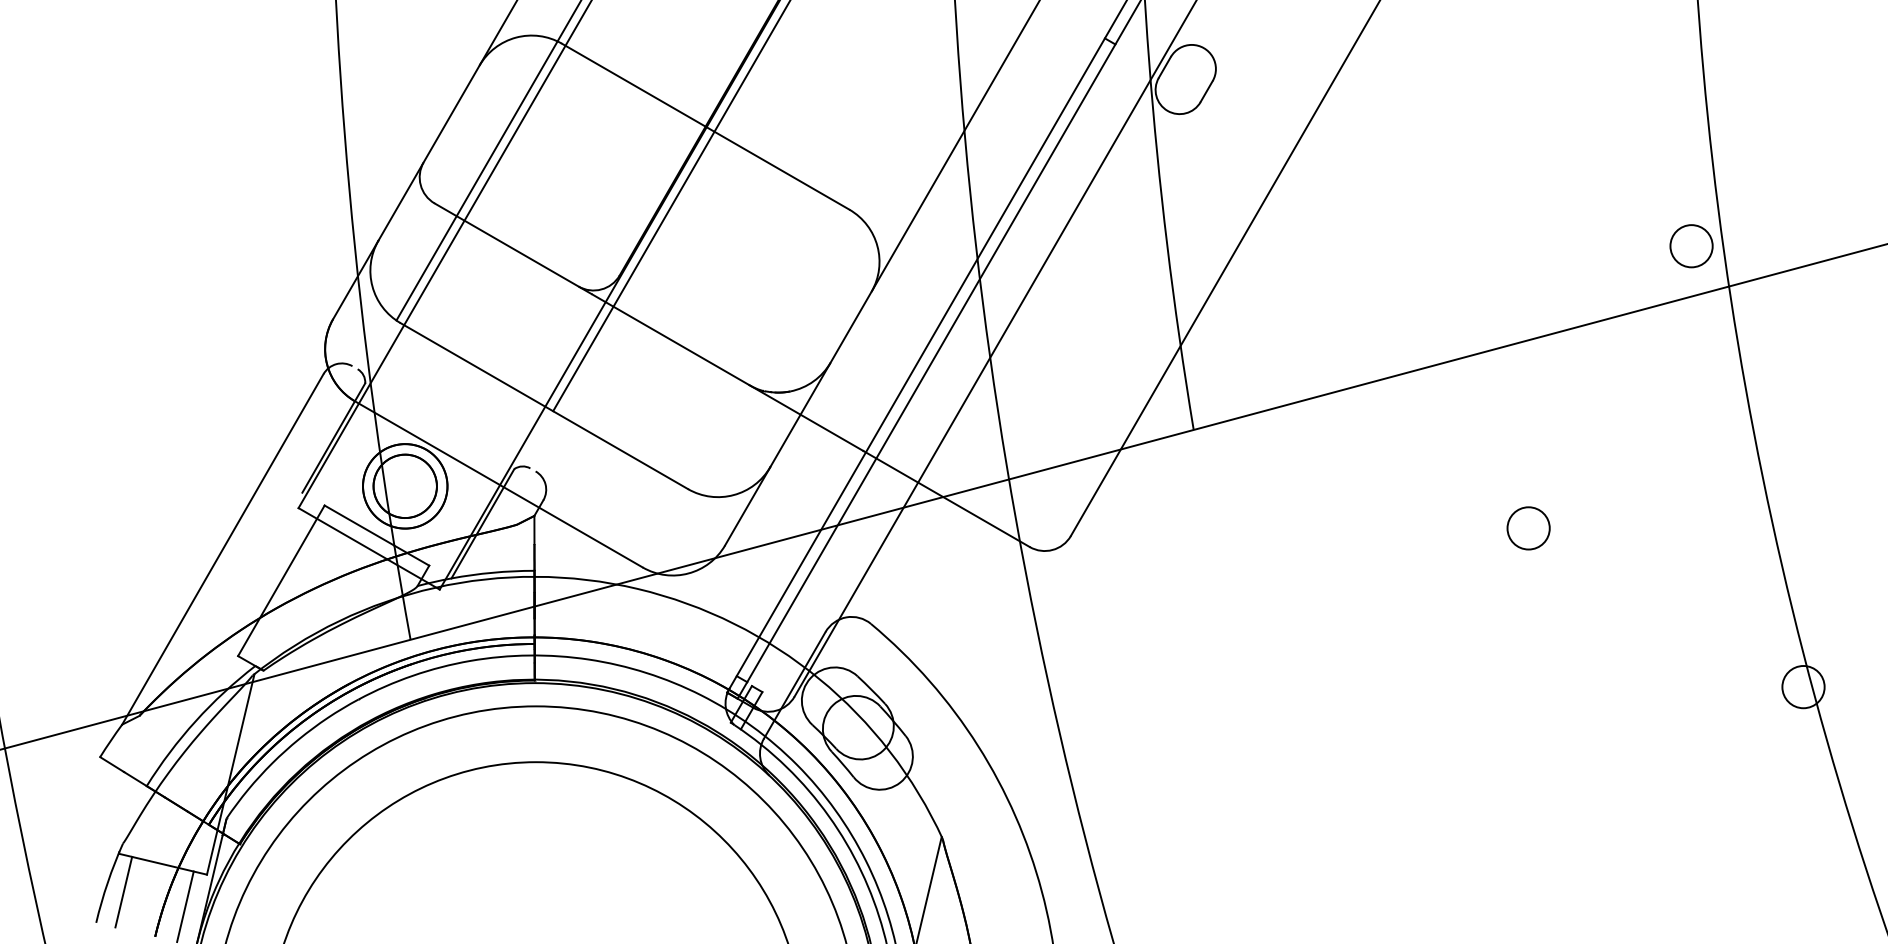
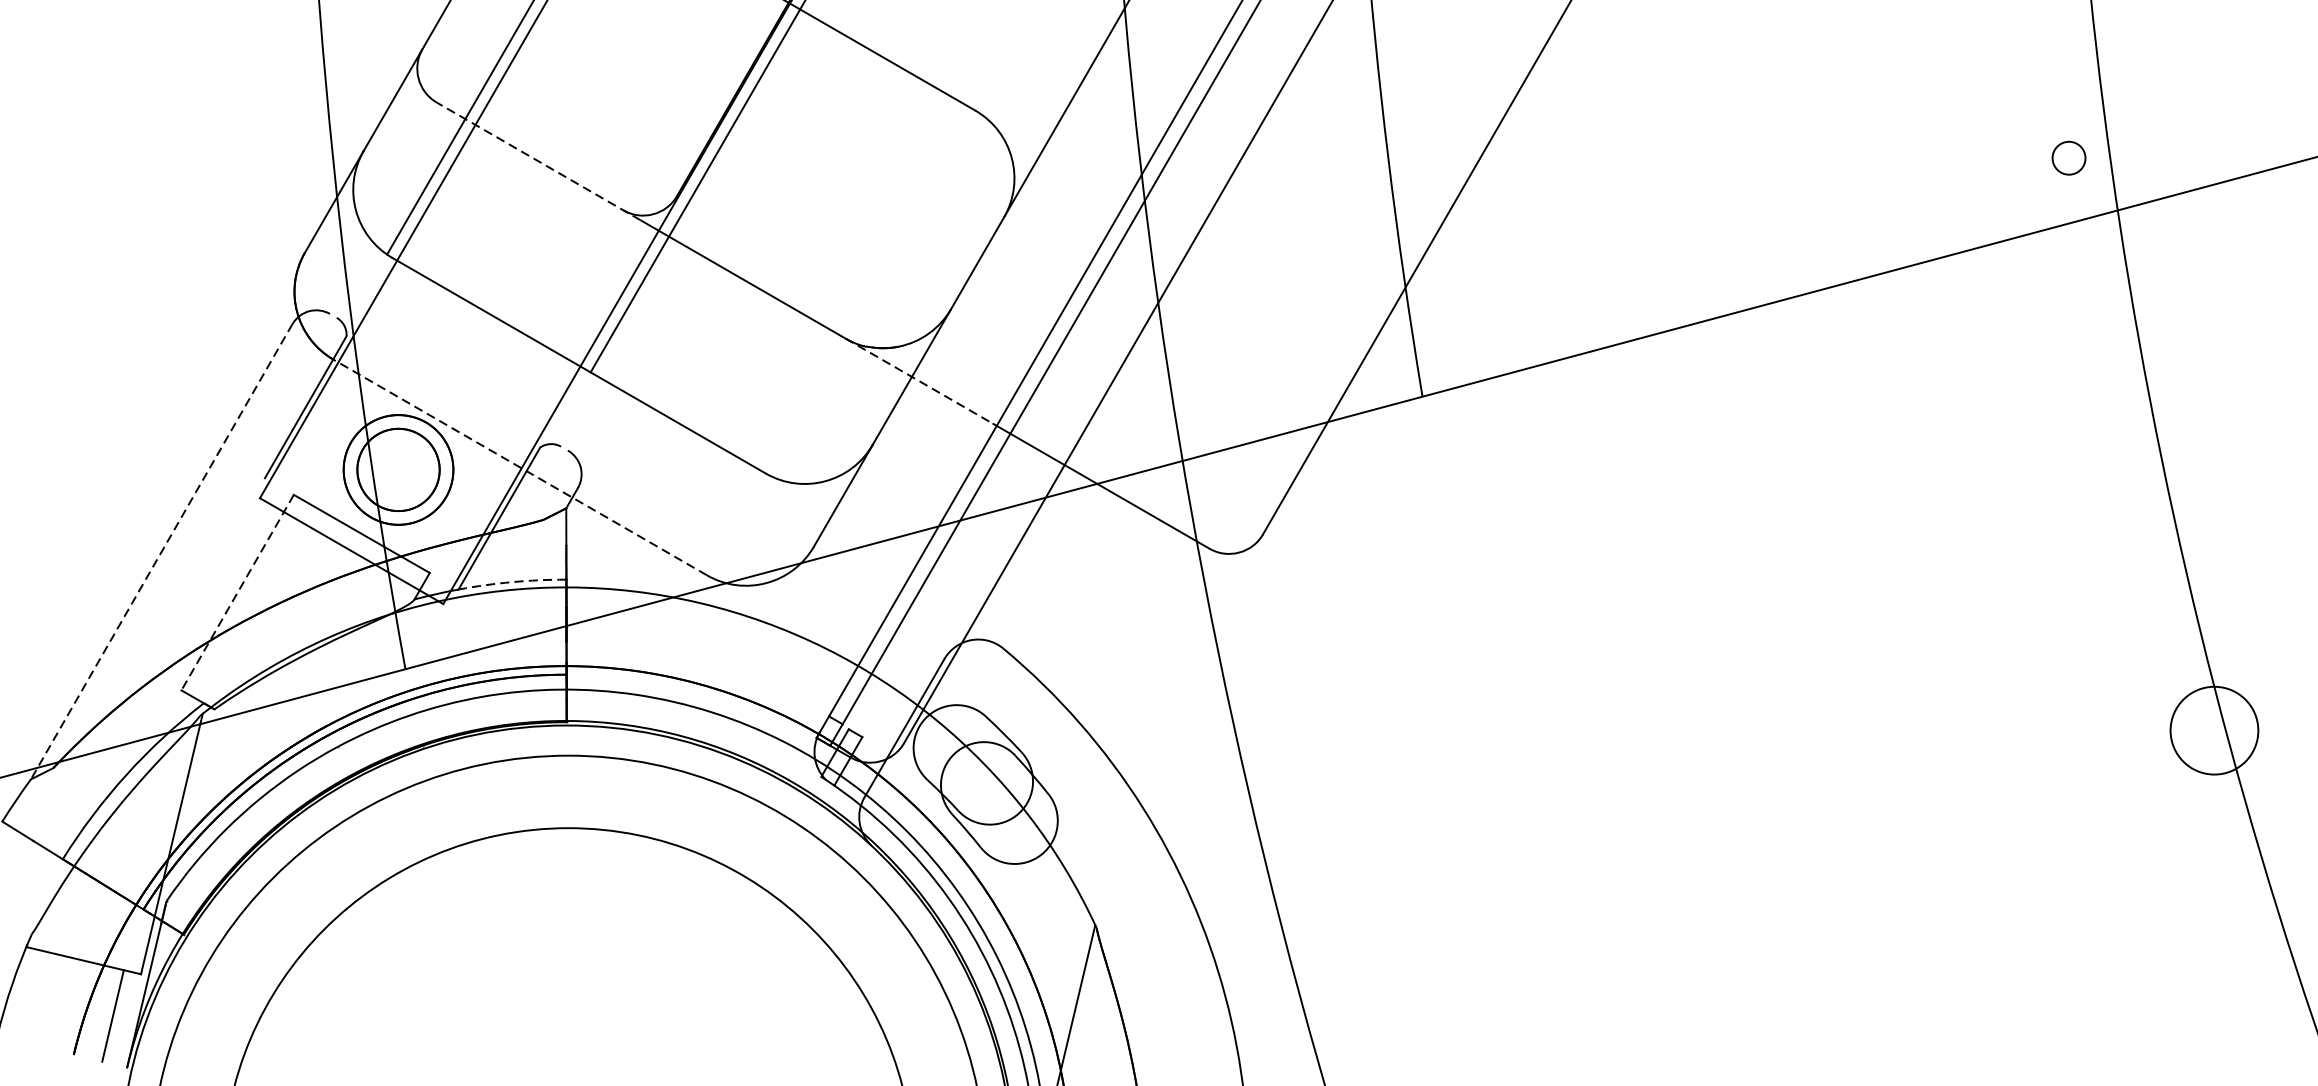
circle: (1691, 246) -> (2068, 158), size x0.6
line: (513, 248) -> (539, 161), solid -> dashed
line: (806, 418) -> (919, 381), solid -> dashed
line: (499, 484) -> (520, 467), solid -> dashed
circle: (1528, 528) -> (1857, 524), removed
line: (222, 549) -> (161, 551), solid -> dashed
arc: (492, 572) -> (511, 581), solid -> dashed
line: (281, 580) -> (237, 592), solid -> dashed
circle: (1803, 687) -> (2214, 731), size x1.6
line: (123, 891) -> (32, 996), removed

